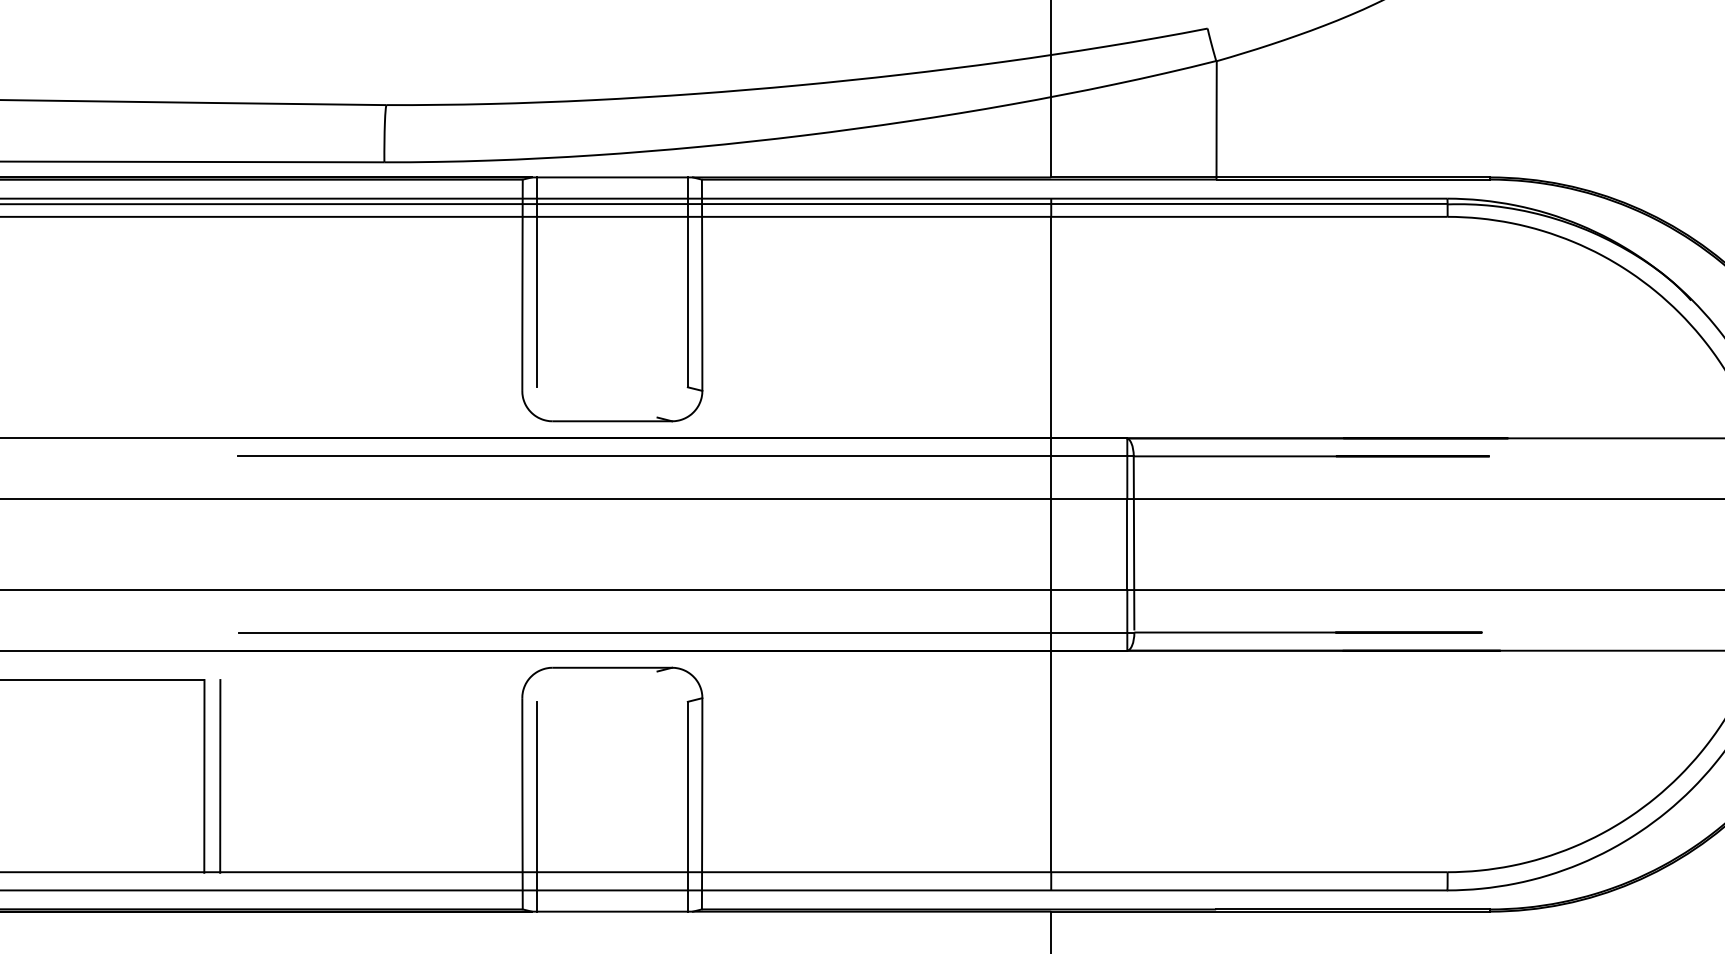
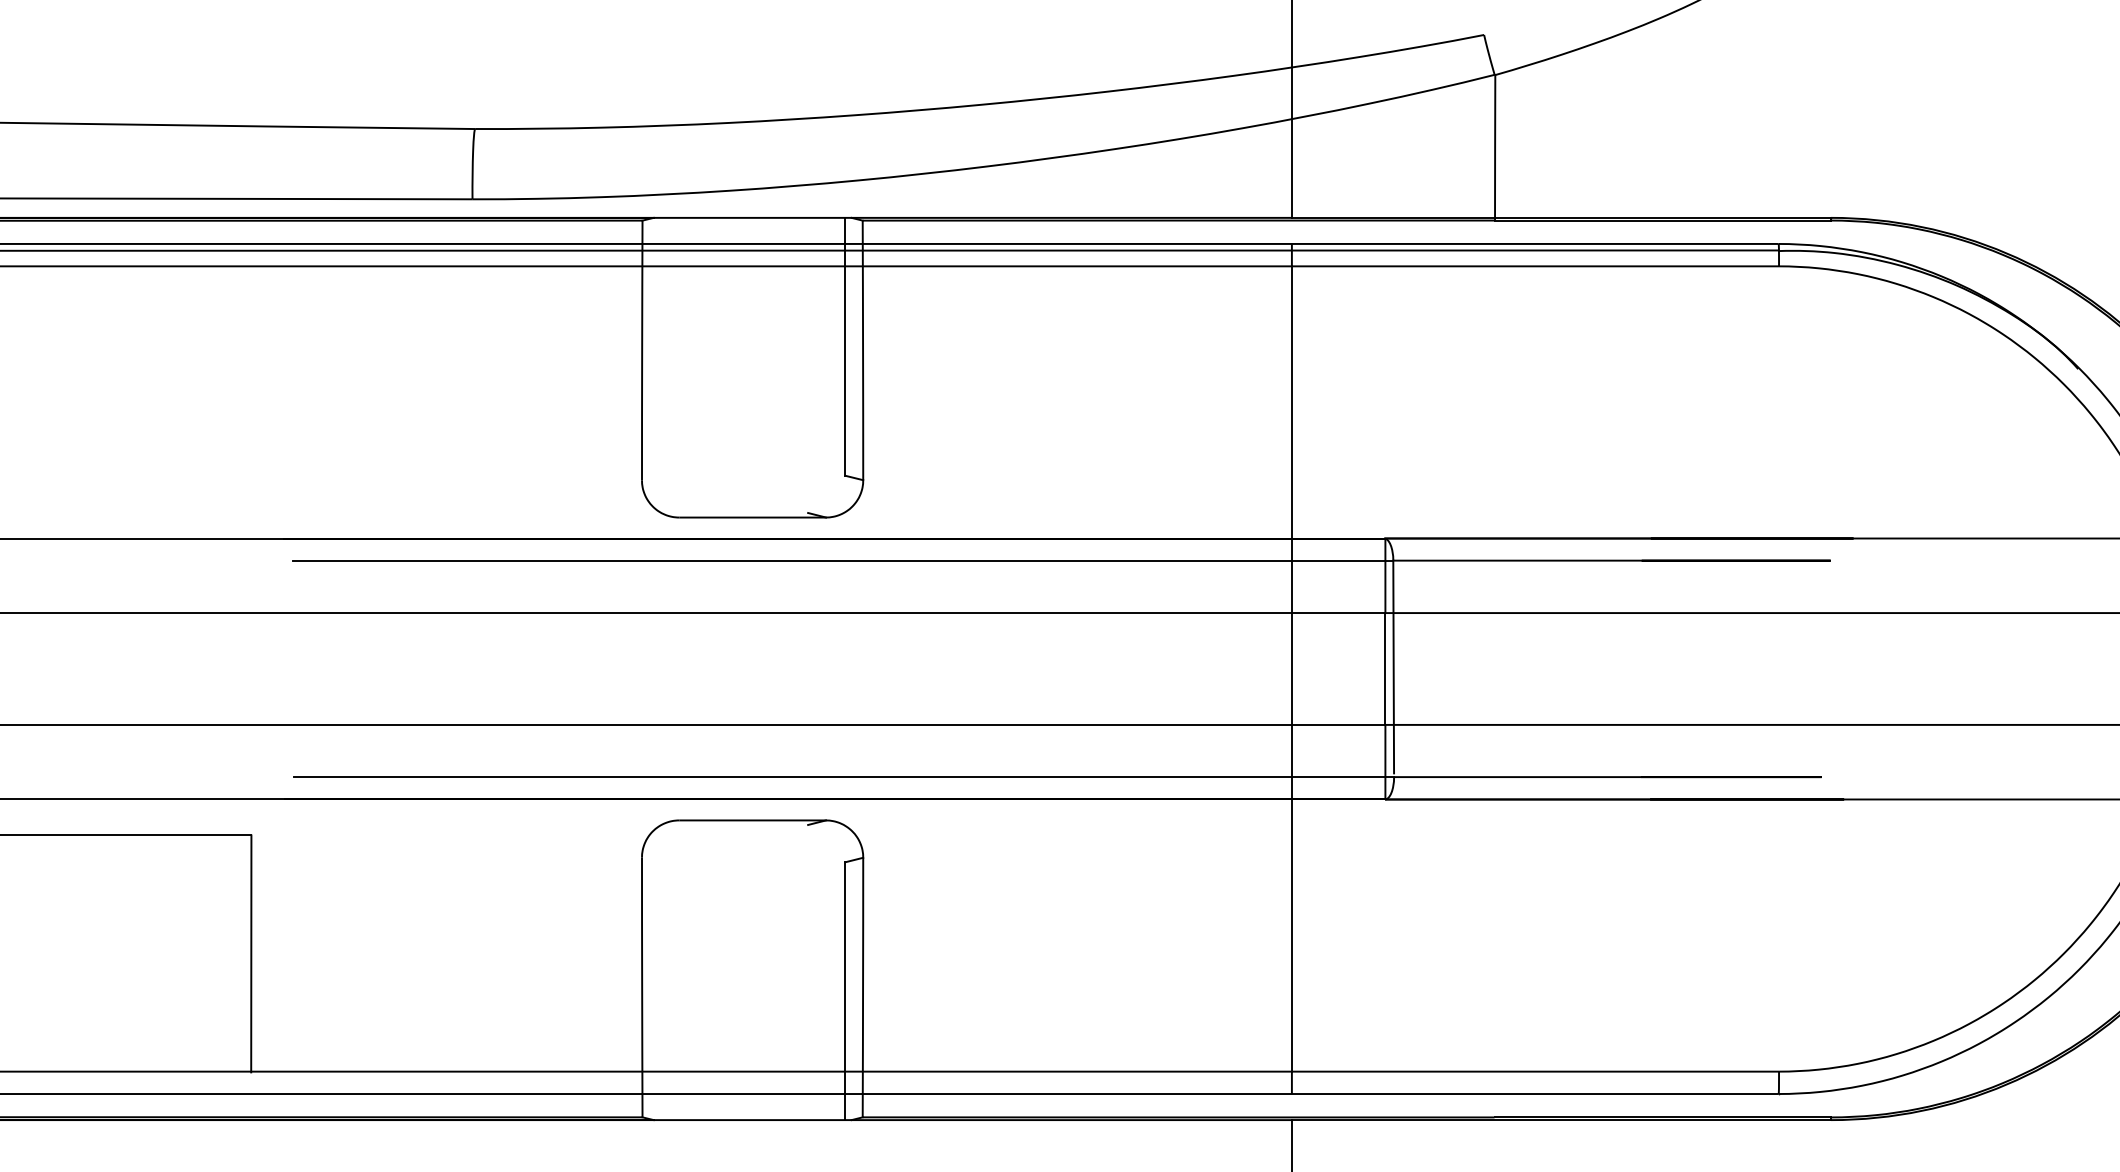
line: (536, 282) -> (659, 346), removed
line: (220, 776) -> (270, 953), removed
line: (536, 806) -> (659, 991), removed

